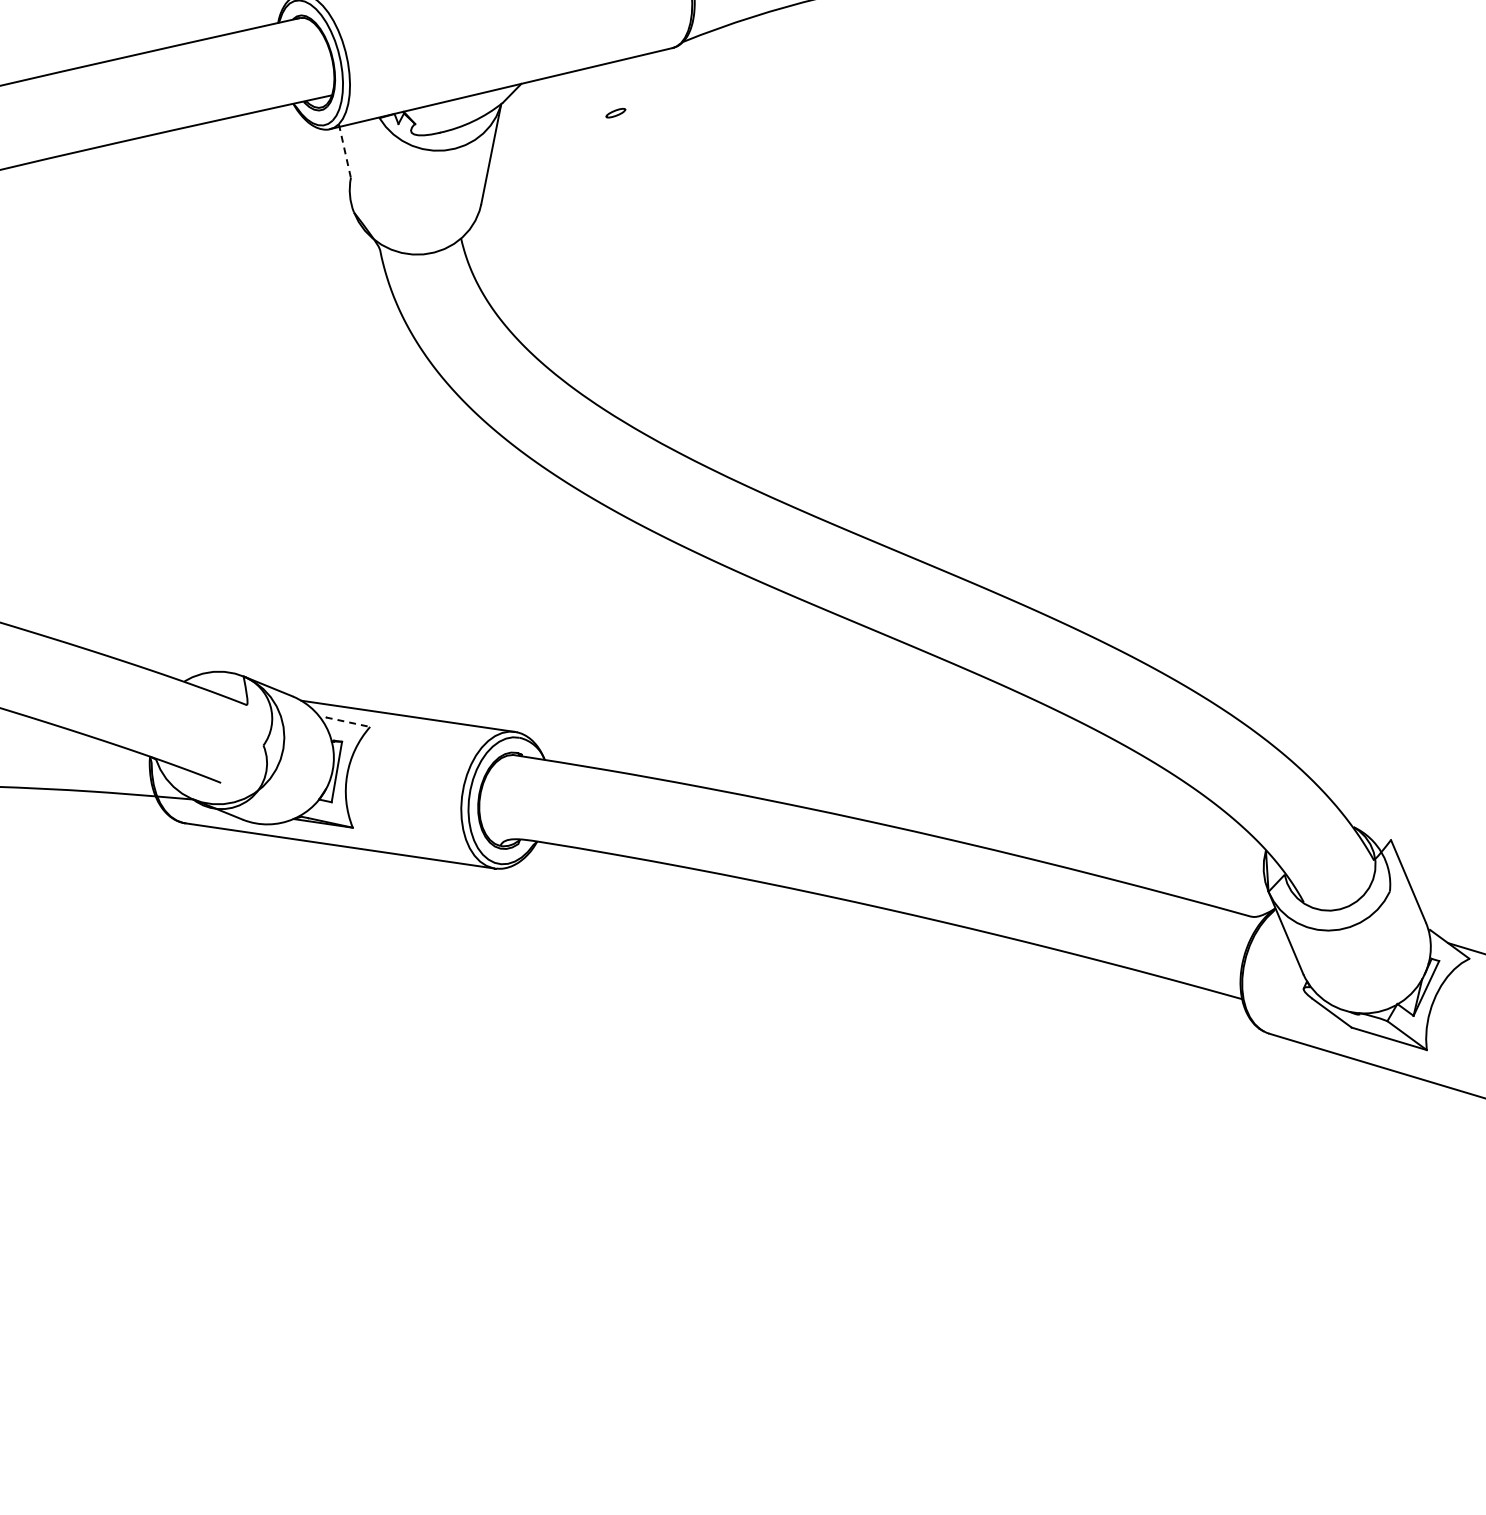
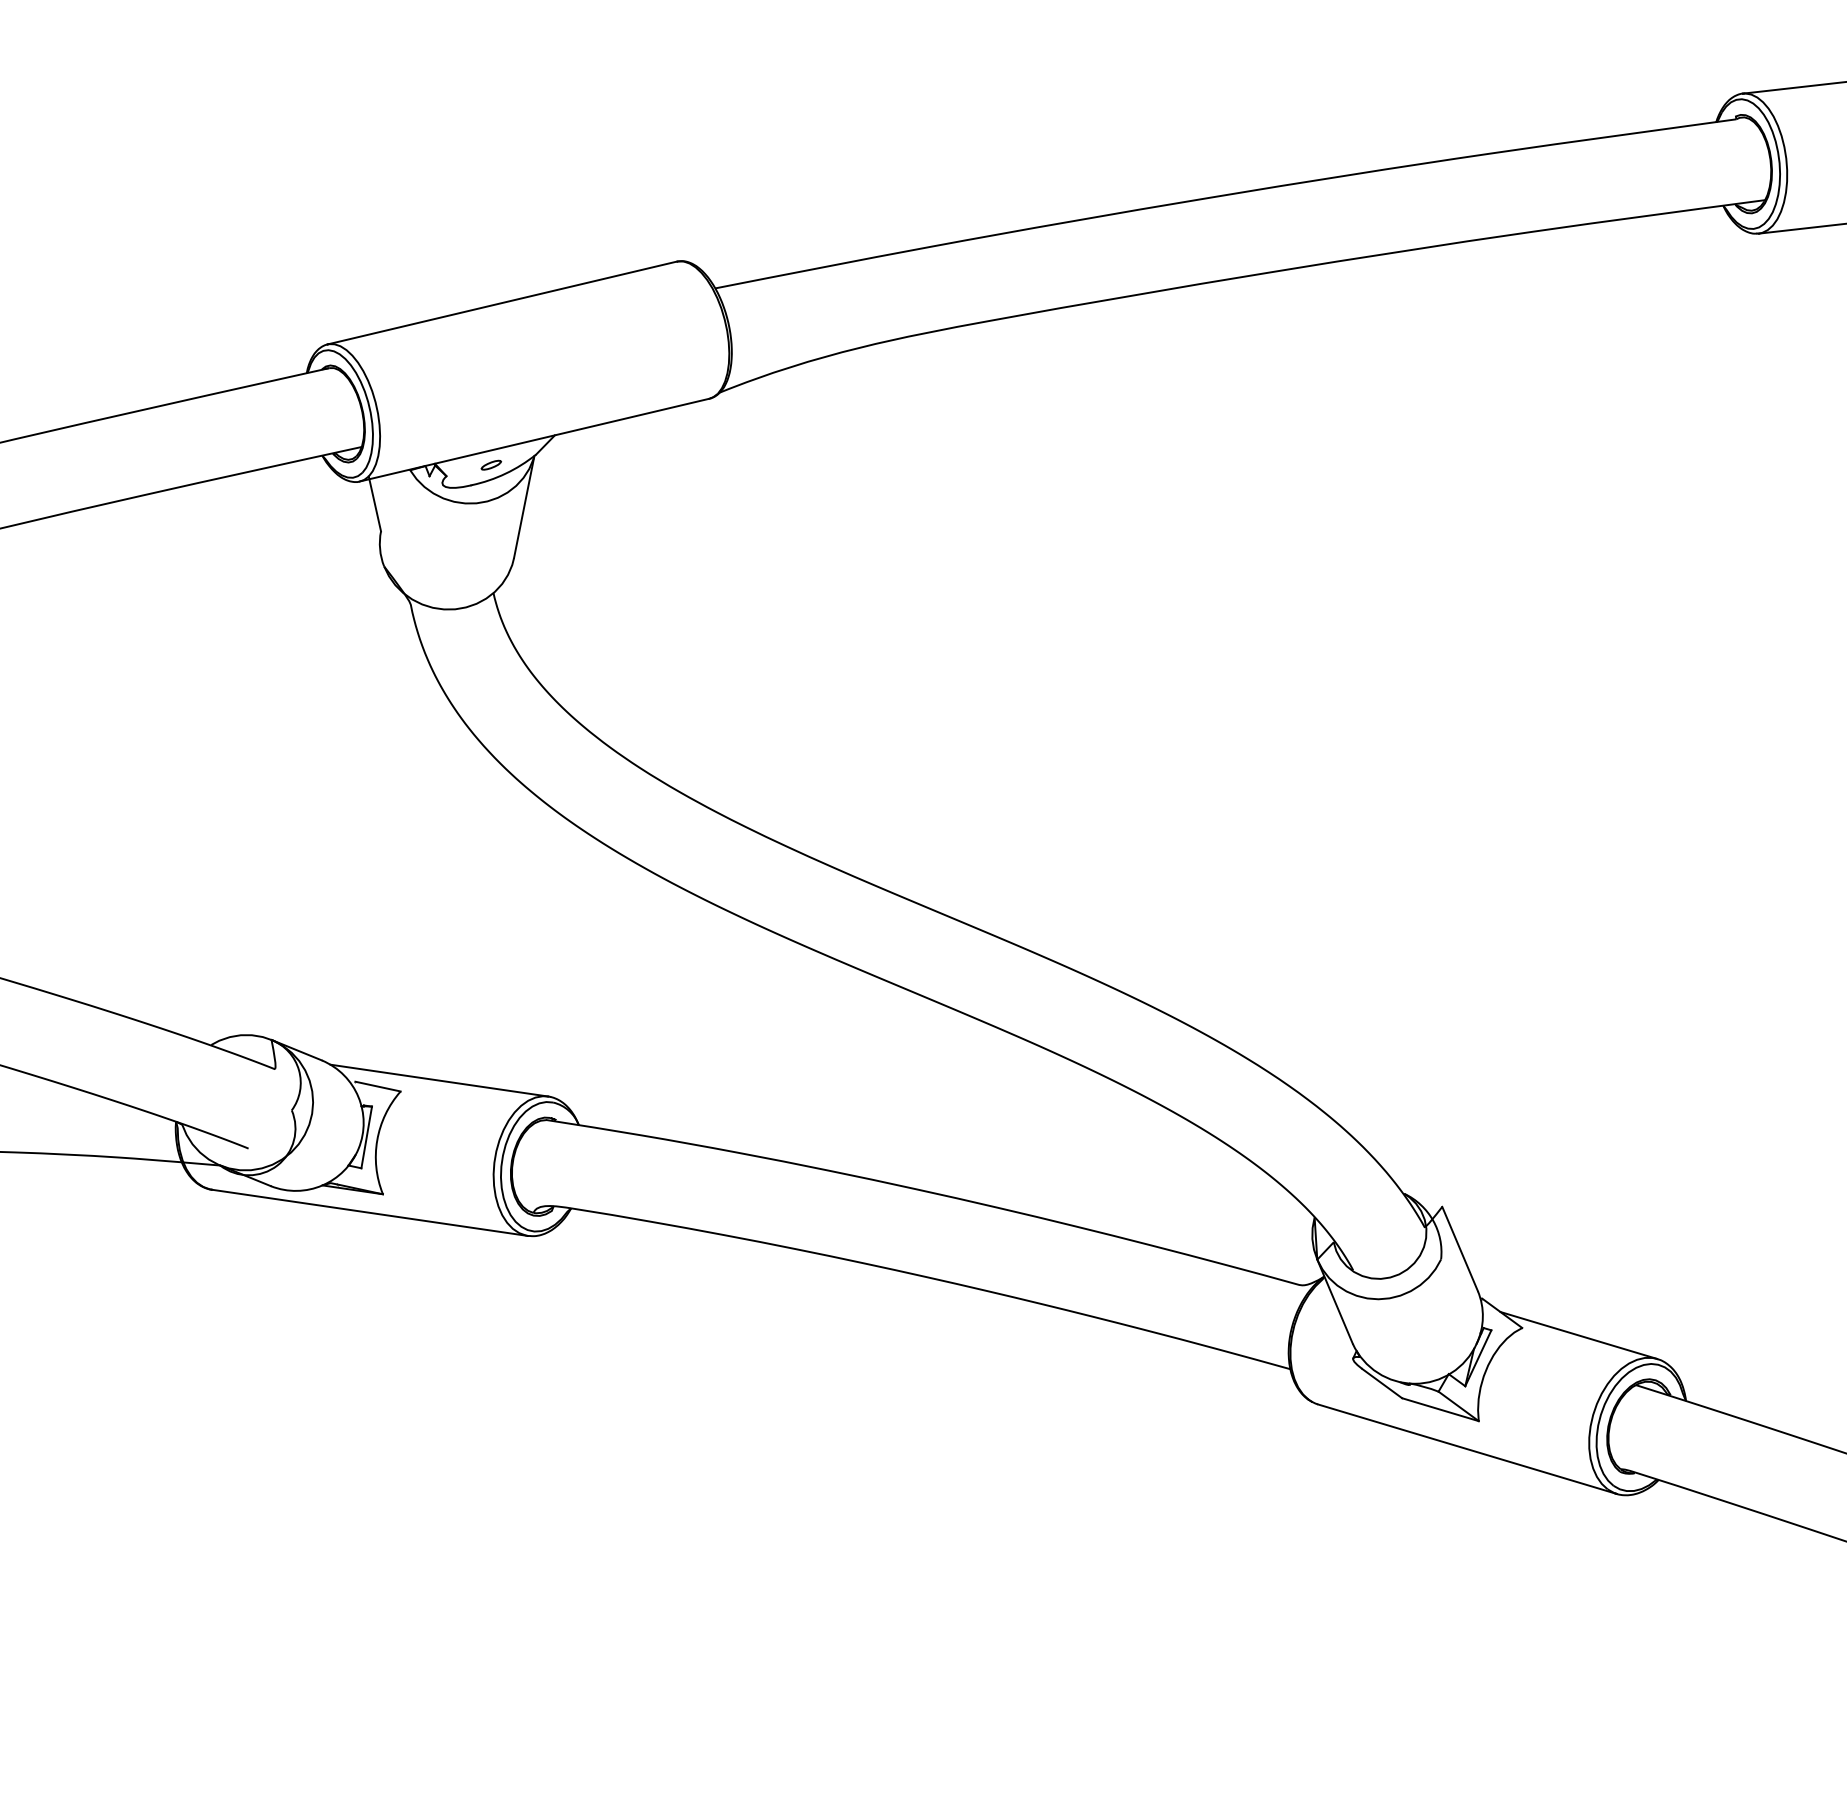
part: (616, 112) -> (491, 464), moved
line: (345, 151) -> (375, 504), dashed -> solid
line: (348, 722) -> (378, 1086), dashed -> solid

